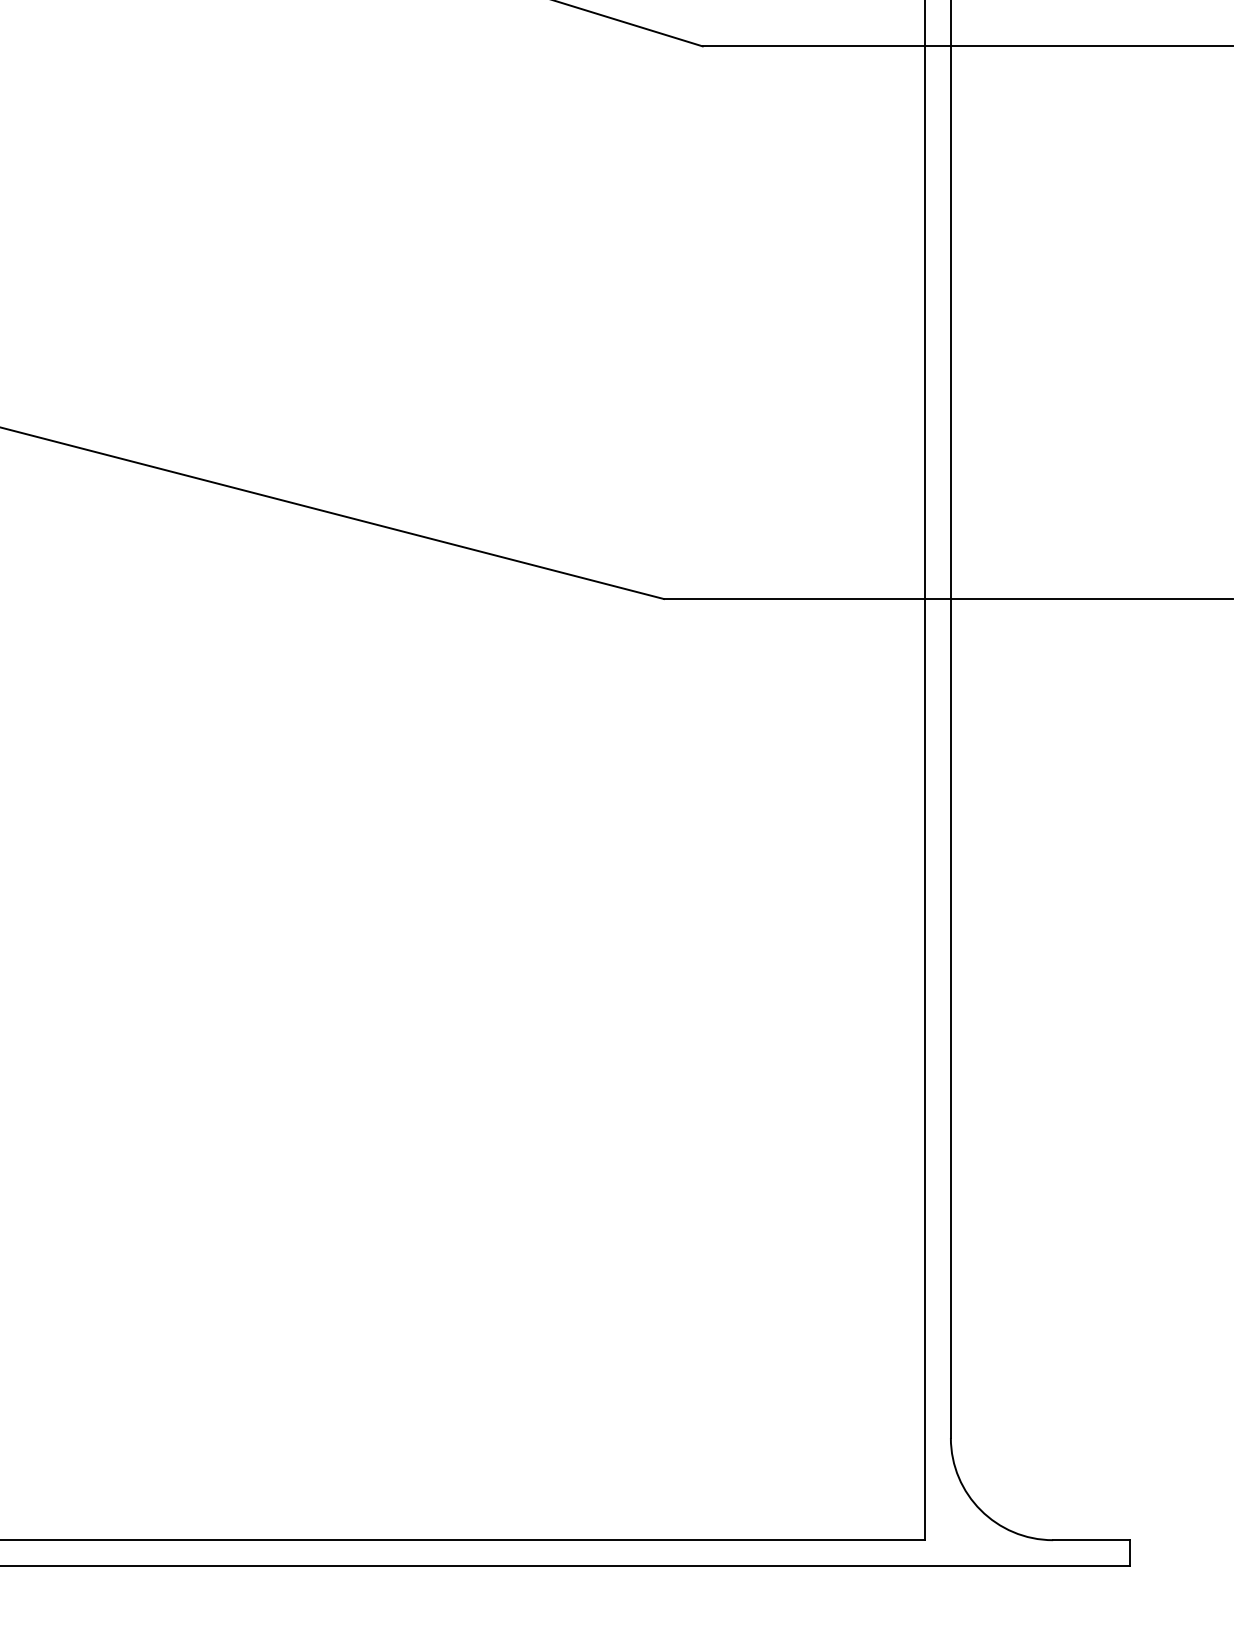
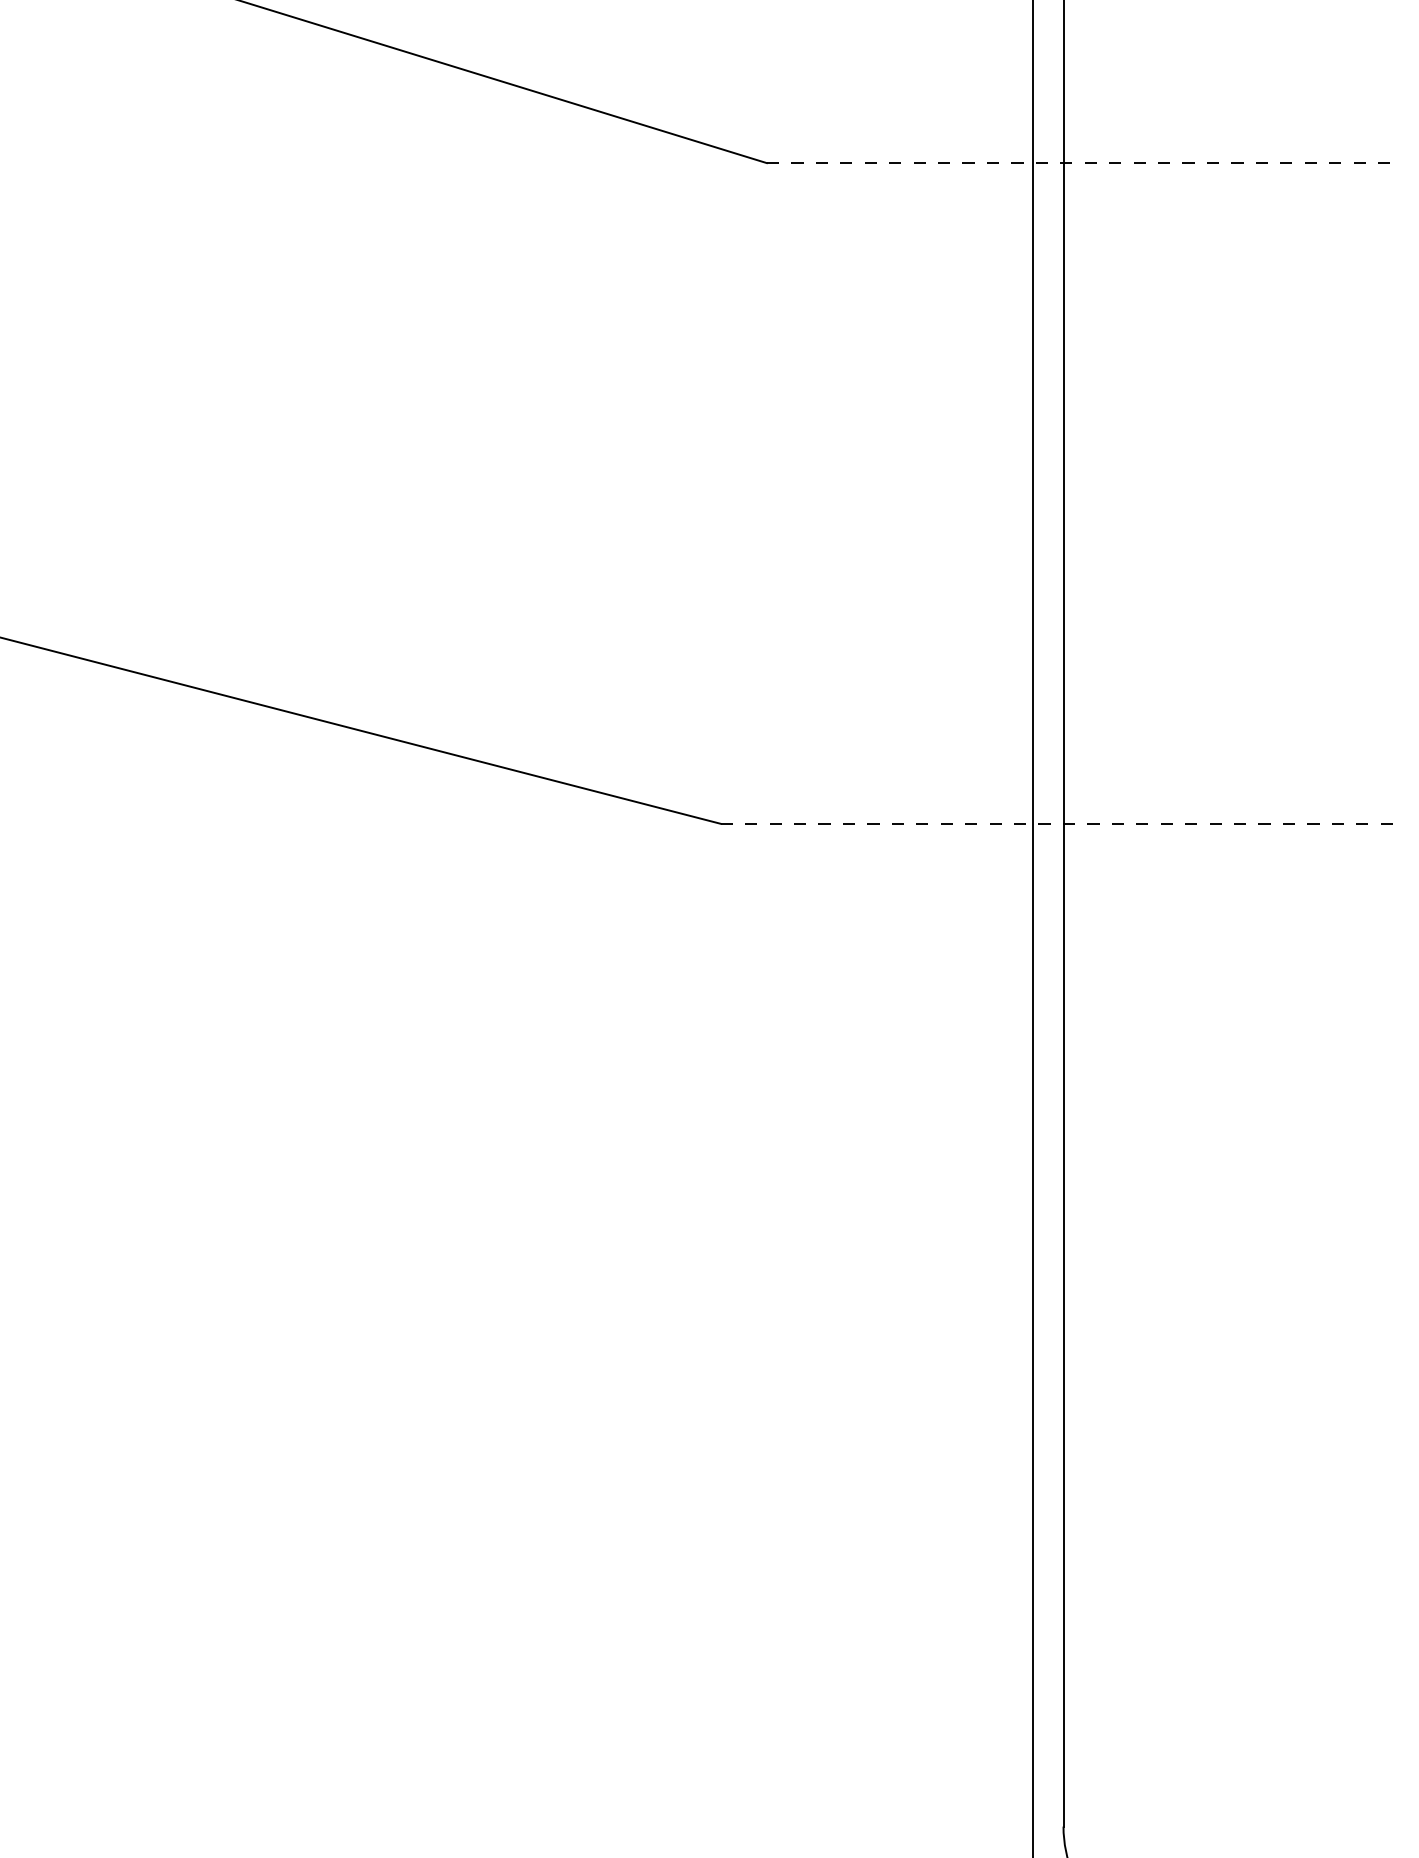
line: (967, 46) -> (1083, 163), solid -> dashed
line: (948, 599) -> (1060, 824), solid -> dashed

